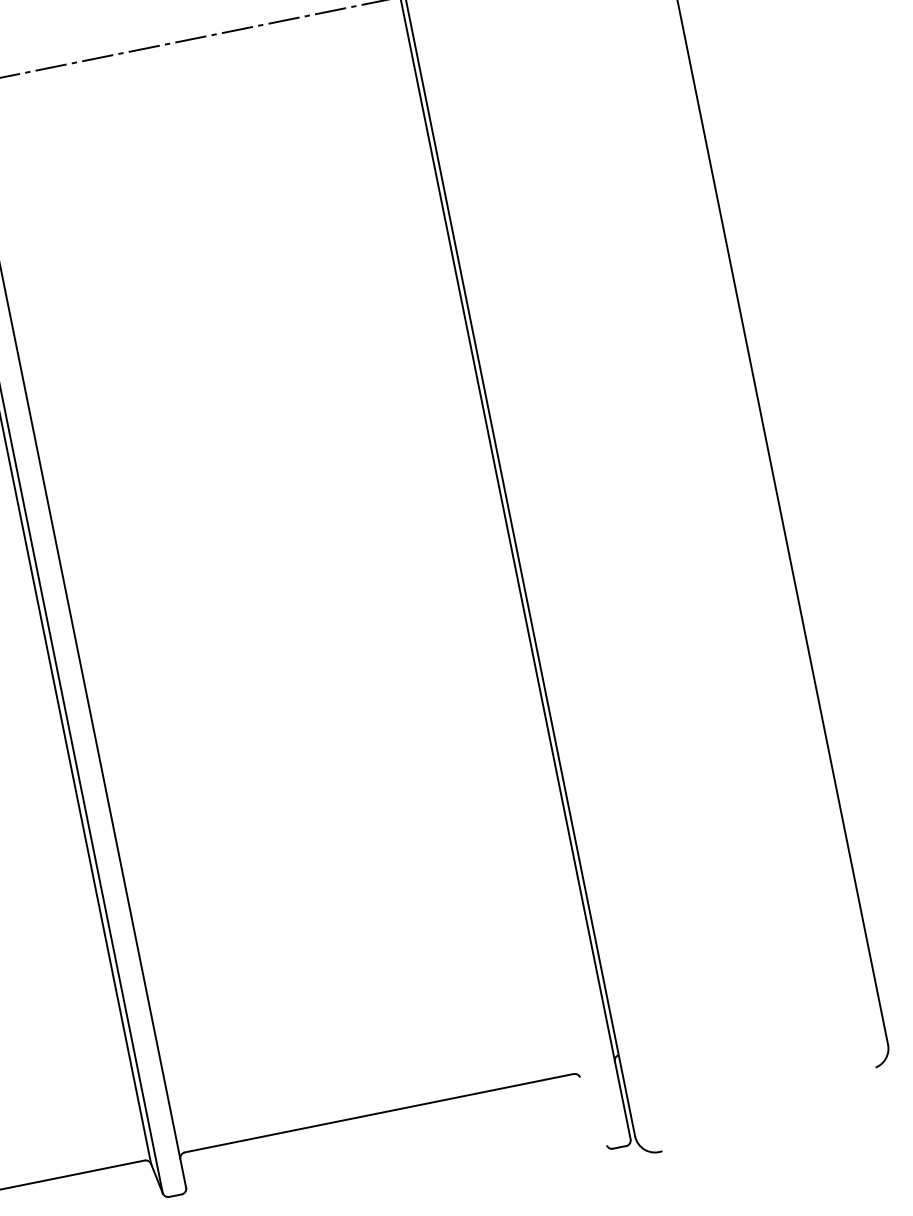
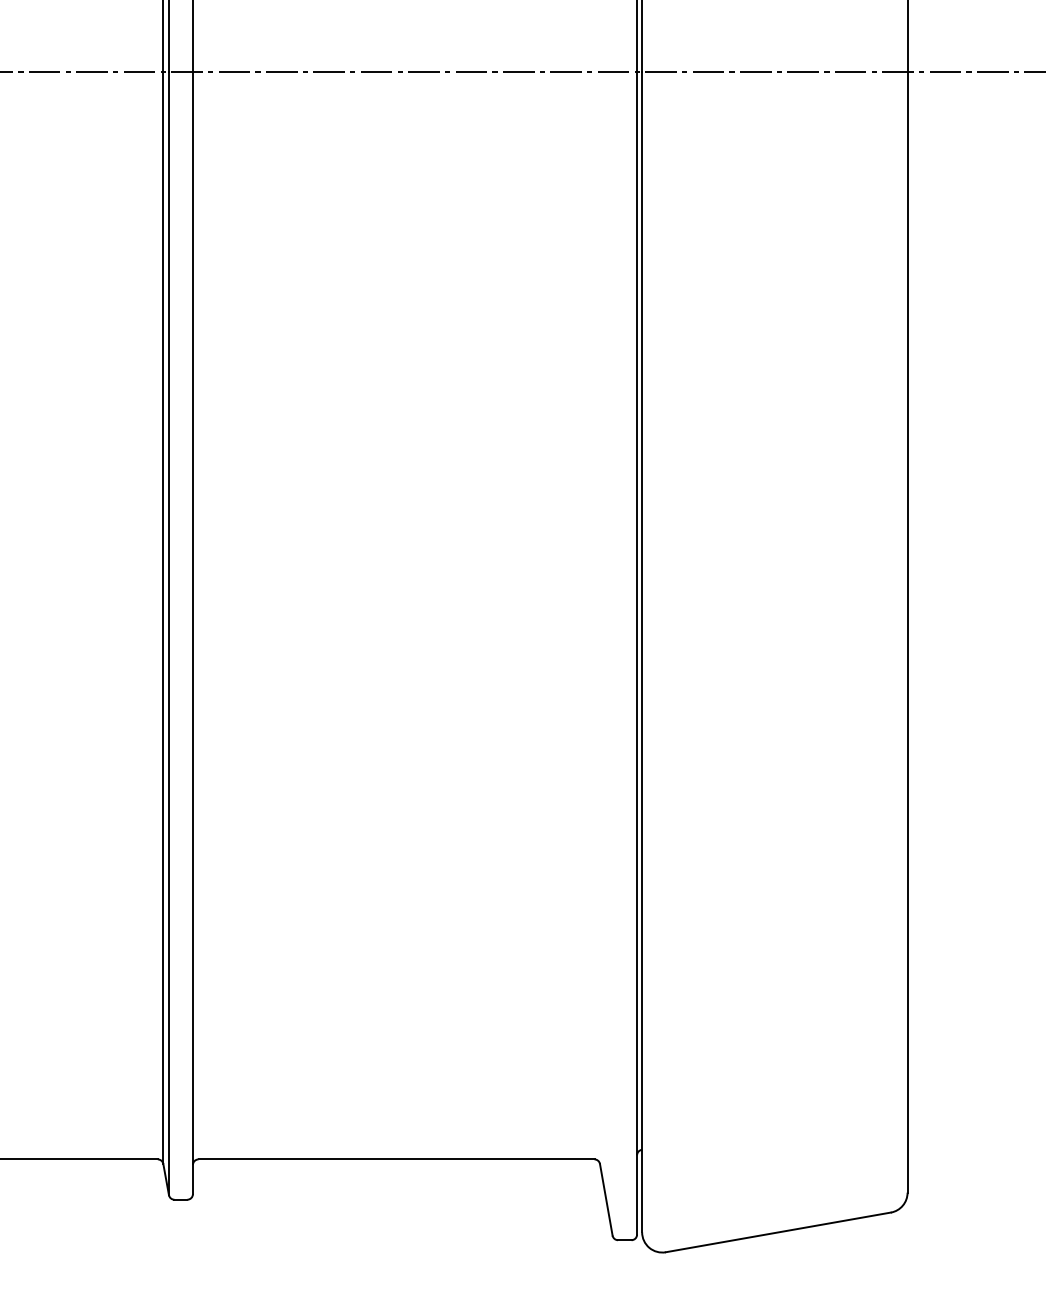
line: (768, 1109) -> (777, 1232), added
line: (592, 1111) -> (605, 1199), added

